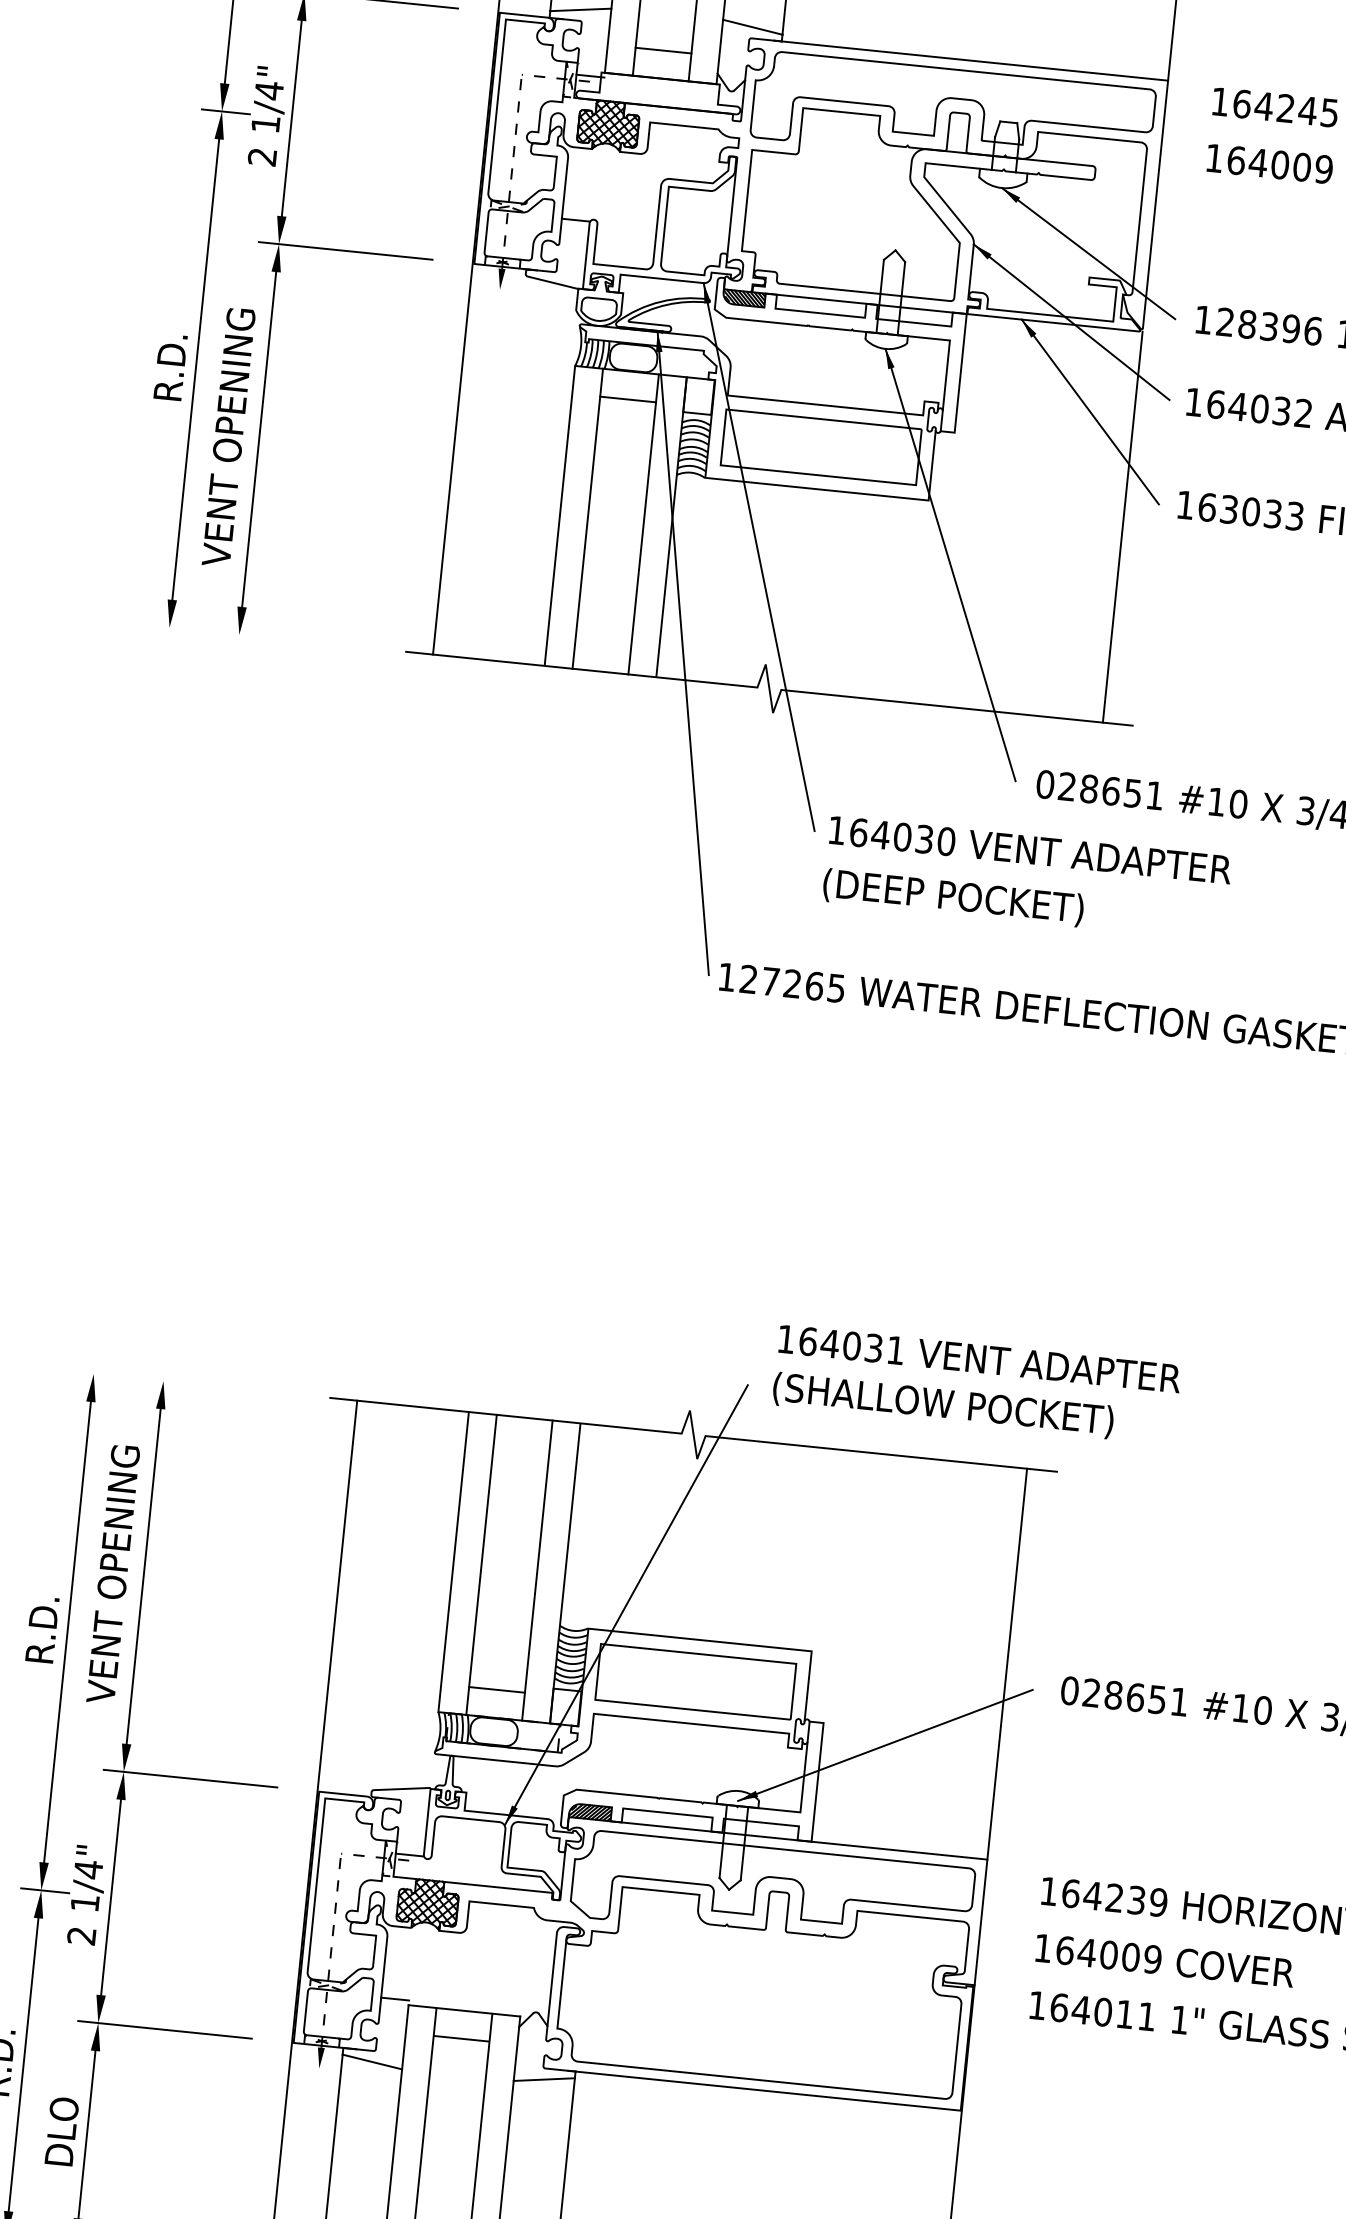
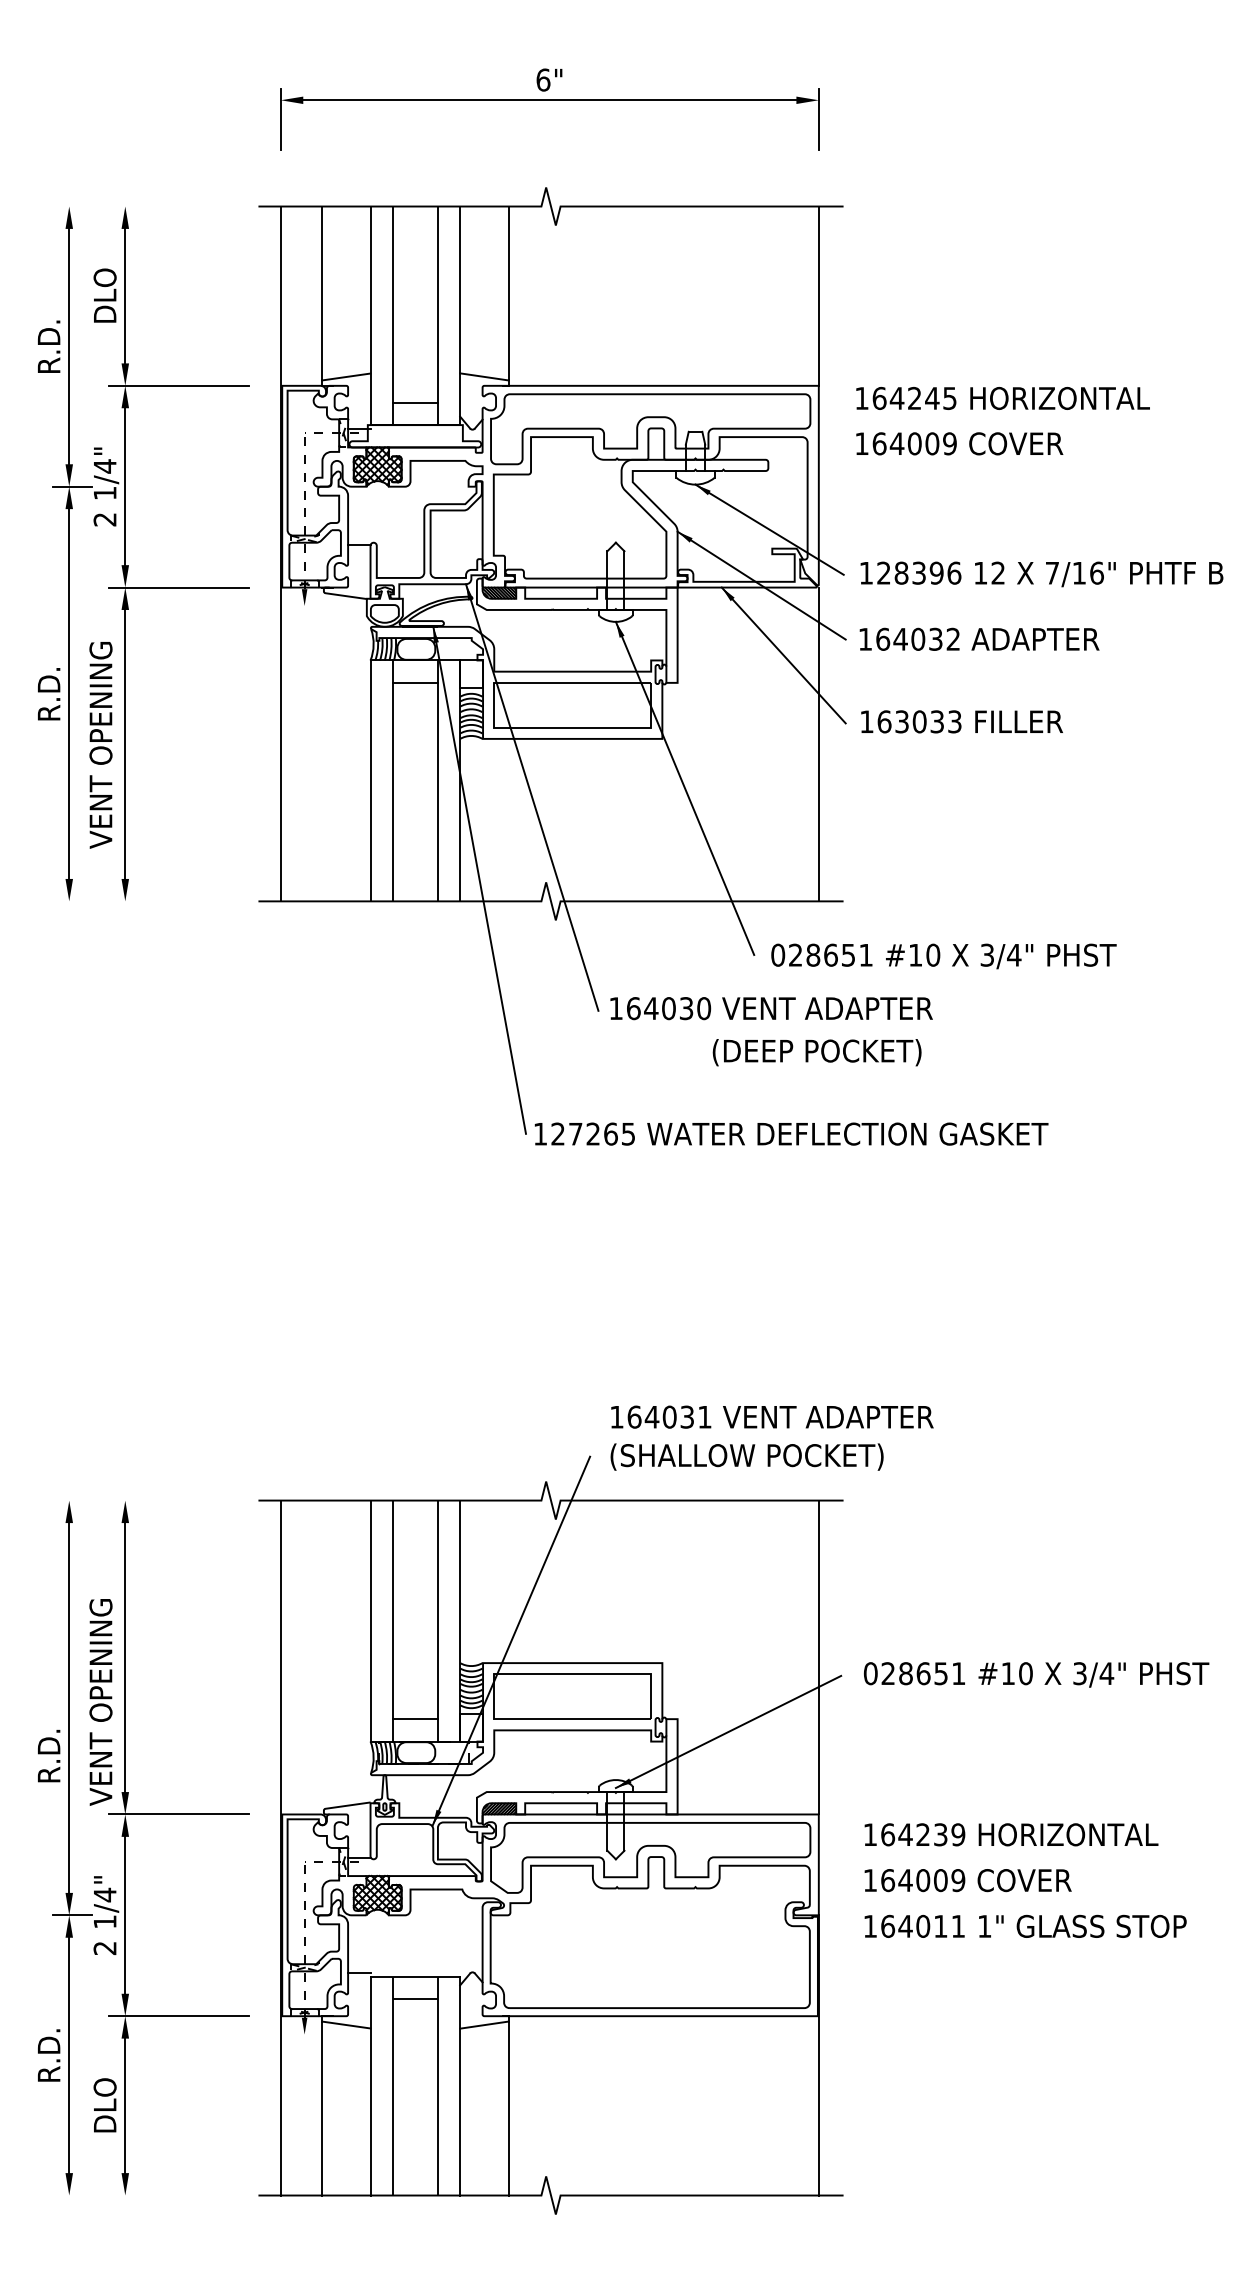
text: (952, 897) -> (816, 1052), moved
text: (112, 1574) -> (100, 1702), moved
text: (42, 1629) -> (49, 1755), moved

